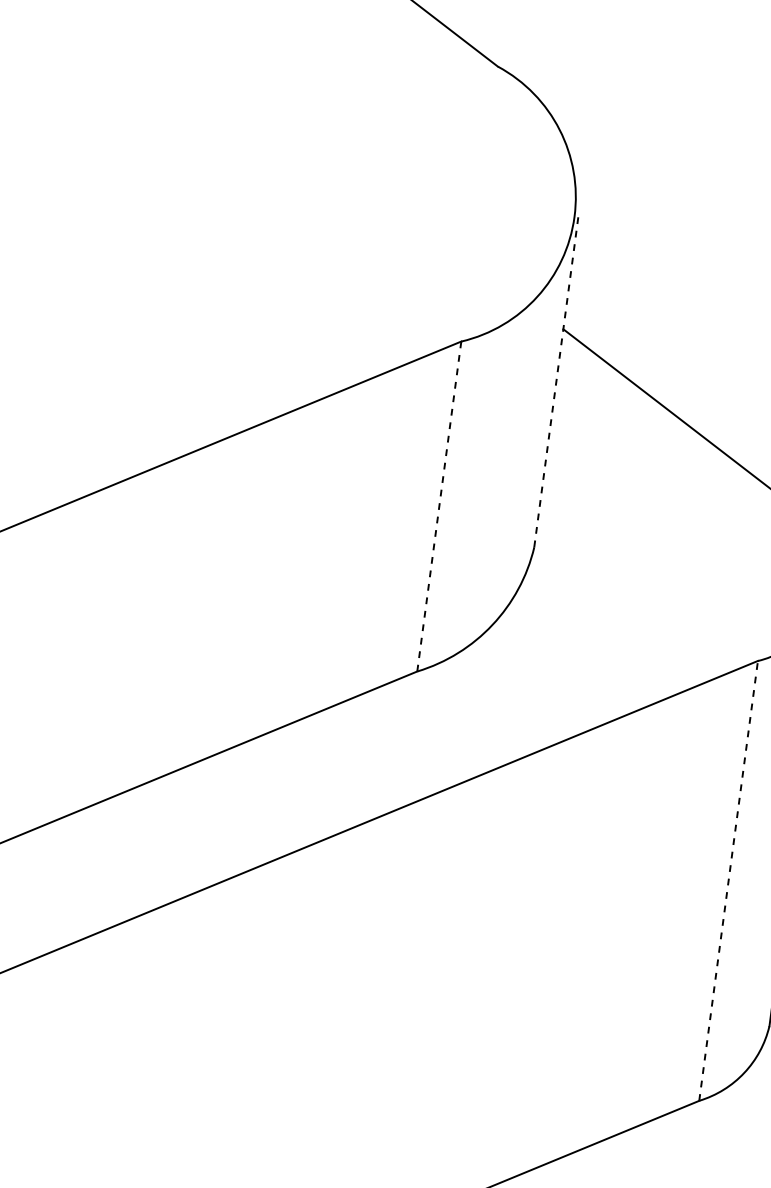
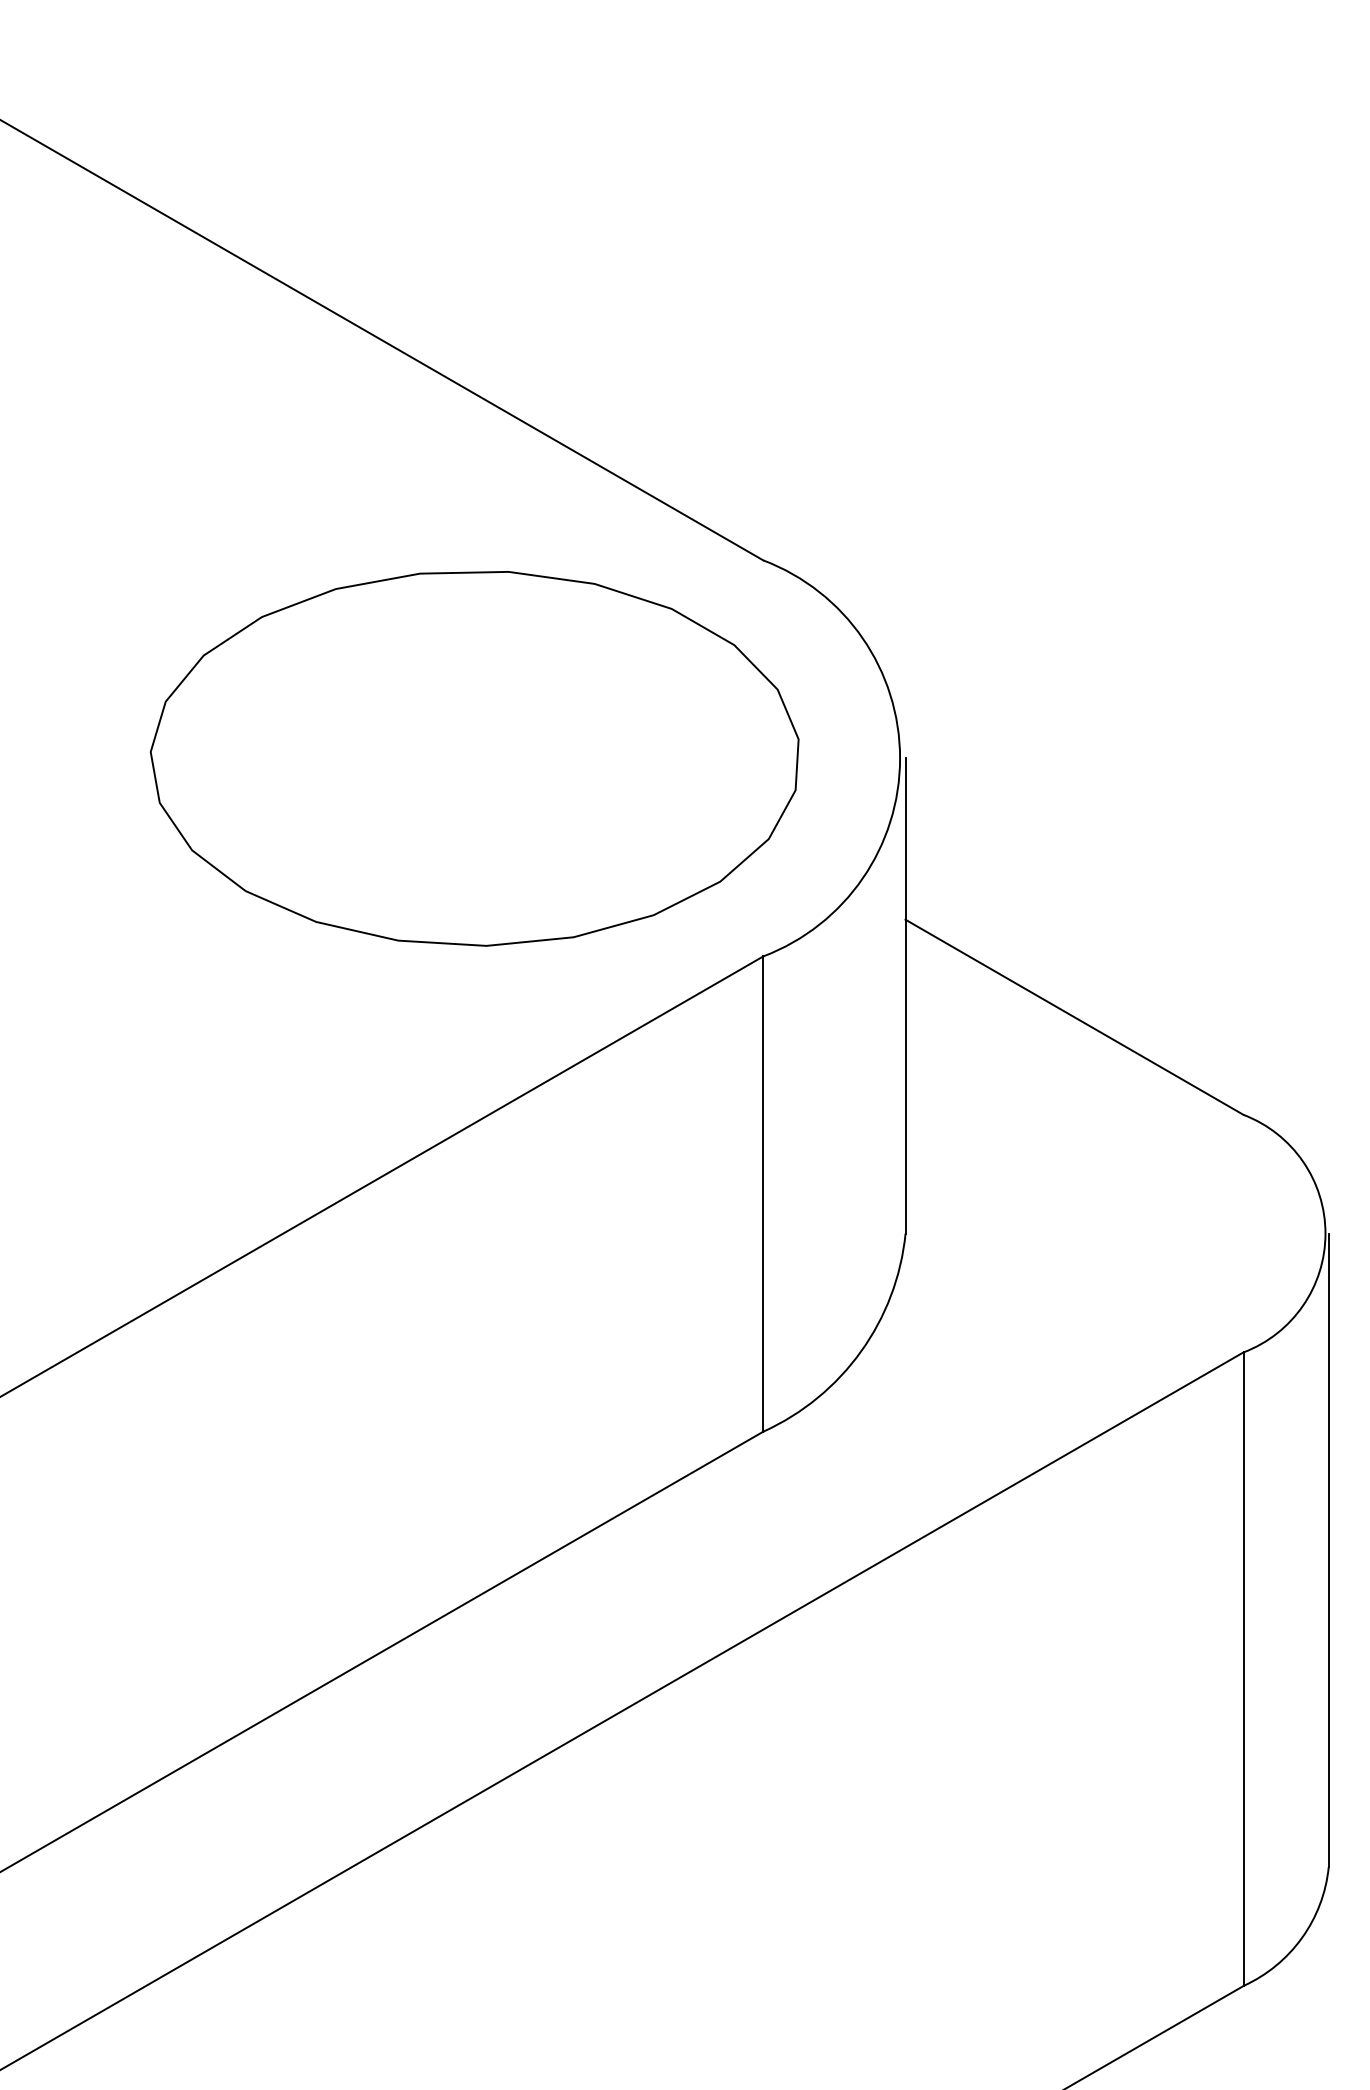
part: (279, 177) -> (474, 758), added
line: (556, 382) -> (905, 996), dashed -> solid
line: (439, 506) -> (763, 1193), dashed -> solid
line: (728, 881) -> (1243, 1669), dashed -> solid

